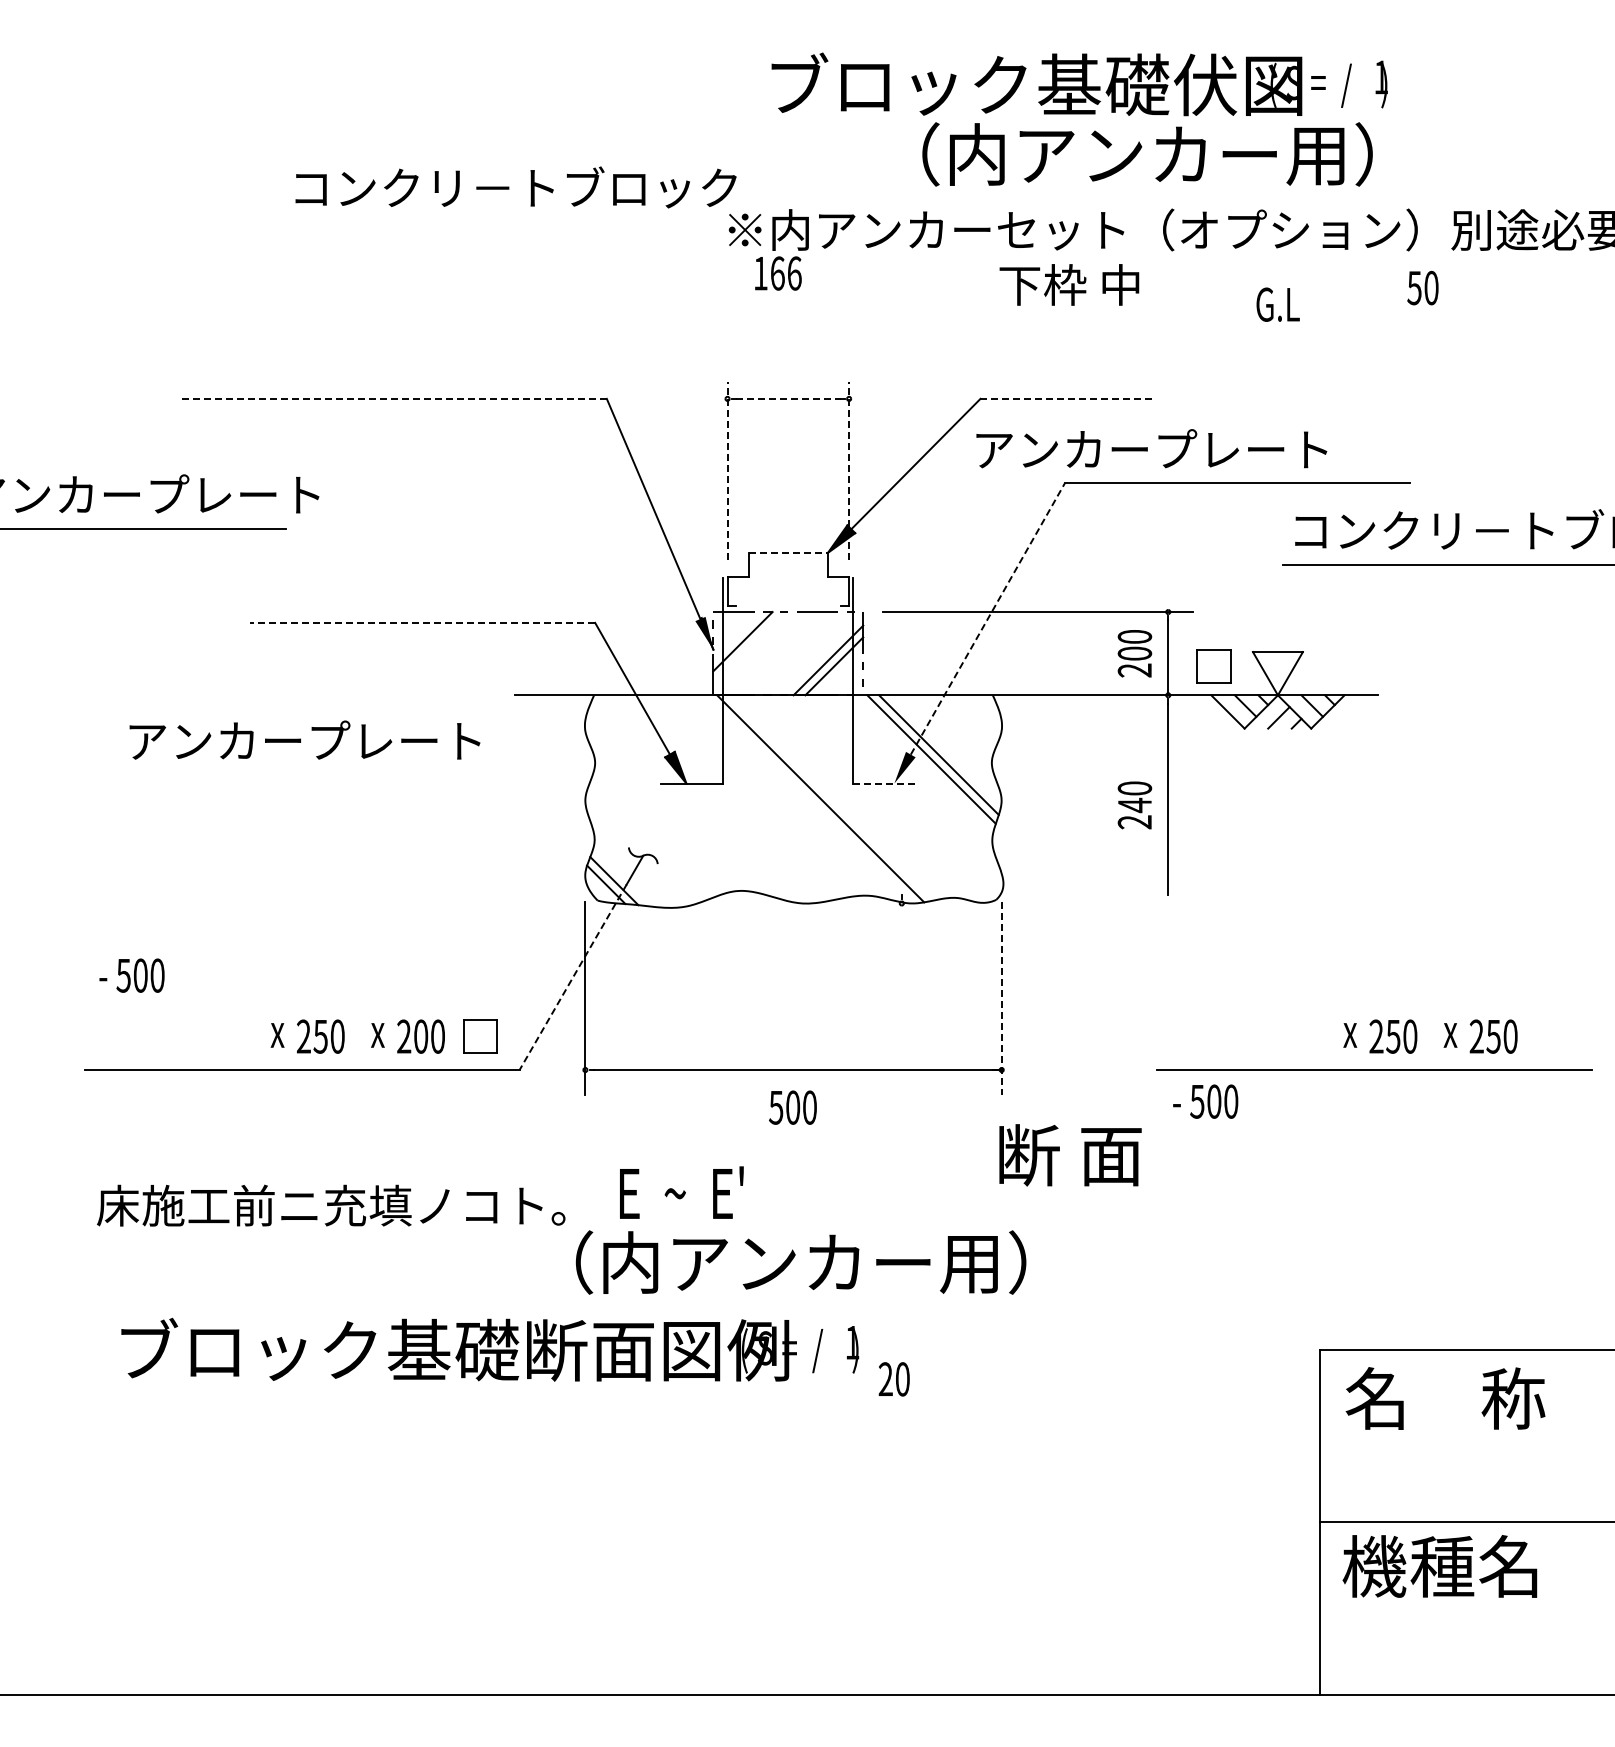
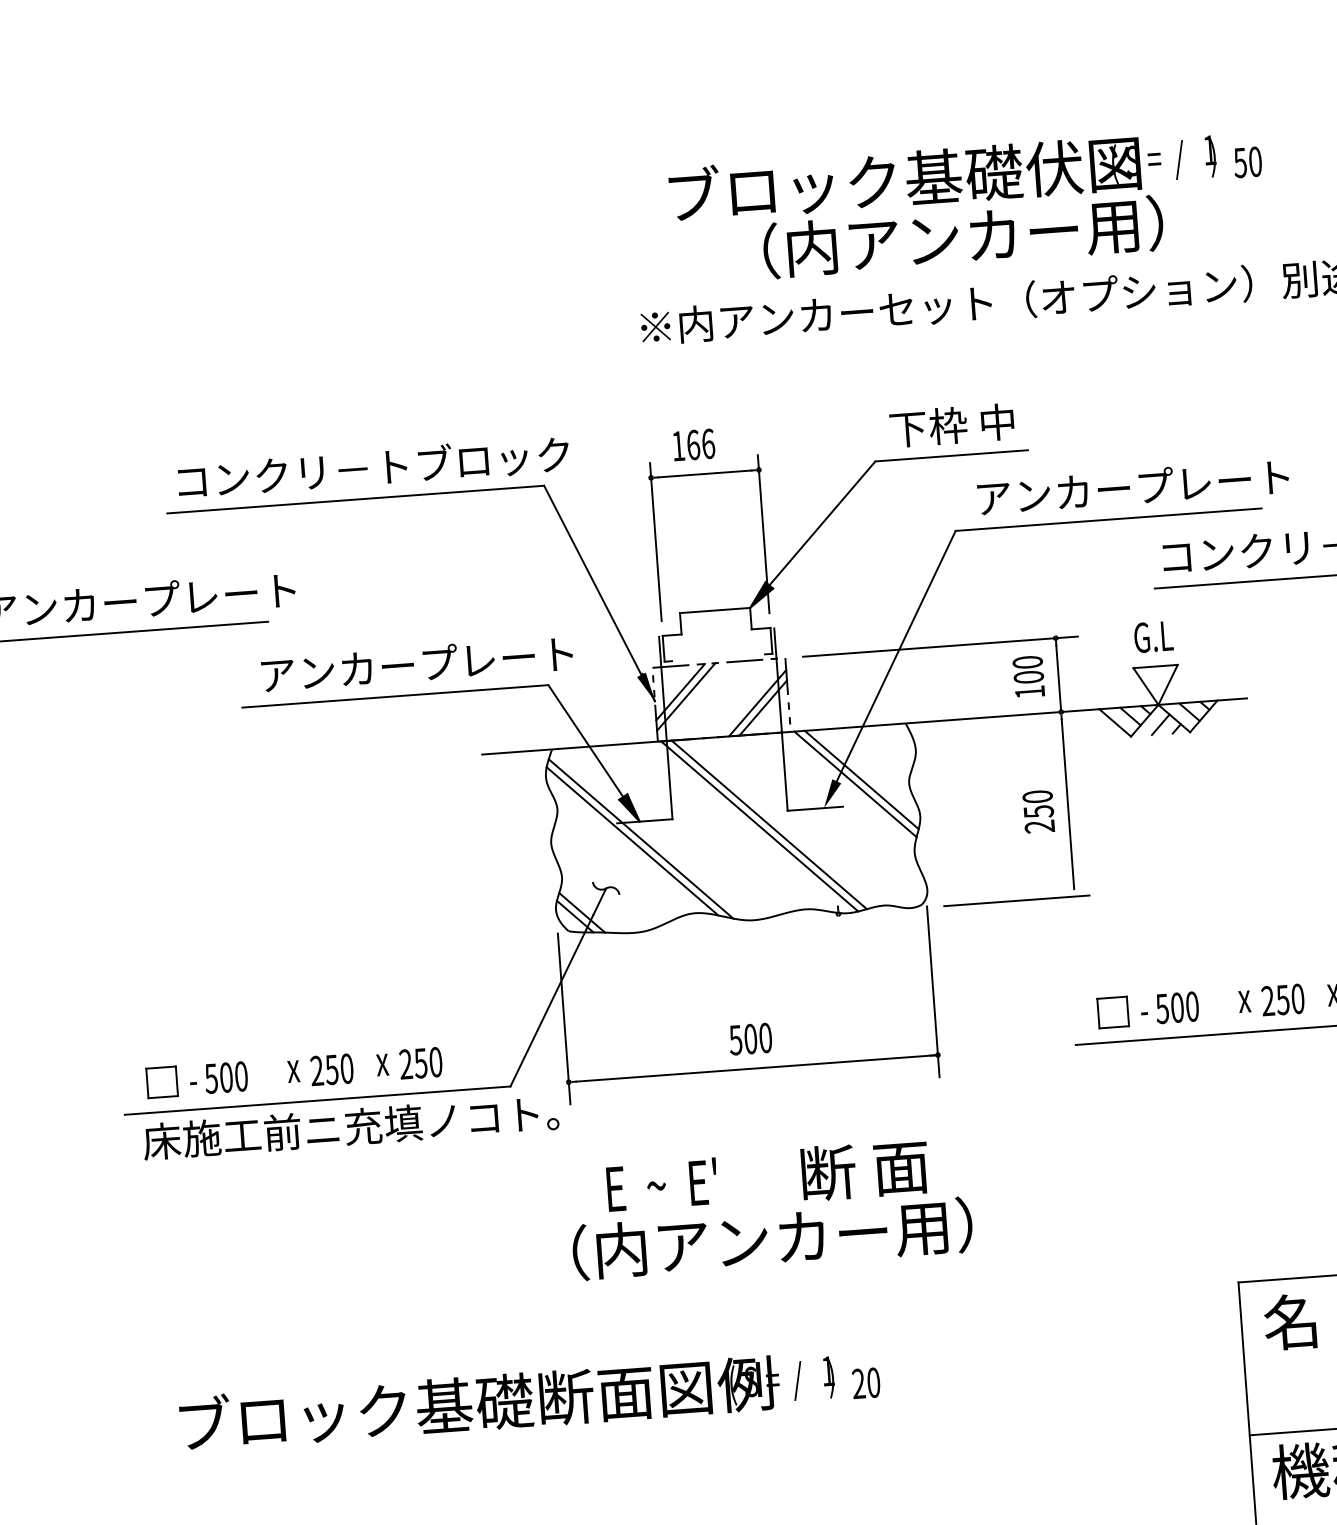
text: (1147, 154) -> (963, 237), moved
text: (515, 187) -> (373, 467), moved
text: (778, 273) -> (694, 444), moved
text: (1069, 284) -> (952, 425), moved
text: (1422, 287) -> (1247, 161), moved
text: (1277, 304) -> (1153, 636), moved
line: (393, 398) -> (354, 499), dashed -> solid
line: (788, 398) -> (705, 473), dashed -> solid
line: (1067, 398) -> (952, 455), dashed -> solid
text: (1151, 448) -> (1133, 486), moved
line: (727, 470) -> (655, 541), dashed -> solid
line: (849, 470) -> (763, 533), dashed -> solid
line: (788, 552) -> (715, 610), dashed -> solid
line: (987, 619) -> (895, 656), dashed -> solid
line: (422, 622) -> (395, 696), dashed -> solid
line: (748, 647) -> (685, 696), added
part: (1213, 666) -> (1112, 1012), moved
text: (1134, 670) -> (1029, 692), 200 -> 100
text: (304, 739) -> (416, 663), moved
line: (885, 783) -> (816, 808), dashed -> solid
line: (831, 797) -> (769, 824), added
line: (686, 803) -> (641, 839), added
line: (676, 804) -> (632, 840), added
text: (1135, 805) -> (1039, 811), 240 -> 250
line: (1102, 903) -> (1016, 900), added
text: (131, 975) -> (218, 1078), moved
line: (572, 977) -> (551, 1001), dashed -> solid
line: (1001, 999) -> (933, 992), dashed -> solid
text: (420, 1036) -> (420, 1063), 200 -> 250
part: (480, 1036) -> (162, 1082), moved
text: (1205, 1101) -> (1169, 1008), moved
text: (792, 1107) -> (750, 1038), moved
text: (1070, 1155) -> (865, 1170), moved
text: (331, 1205) -> (351, 1127), moved
text: (490, 1349) -> (507, 1400), moved
text: (893, 1379) -> (865, 1383), moved

